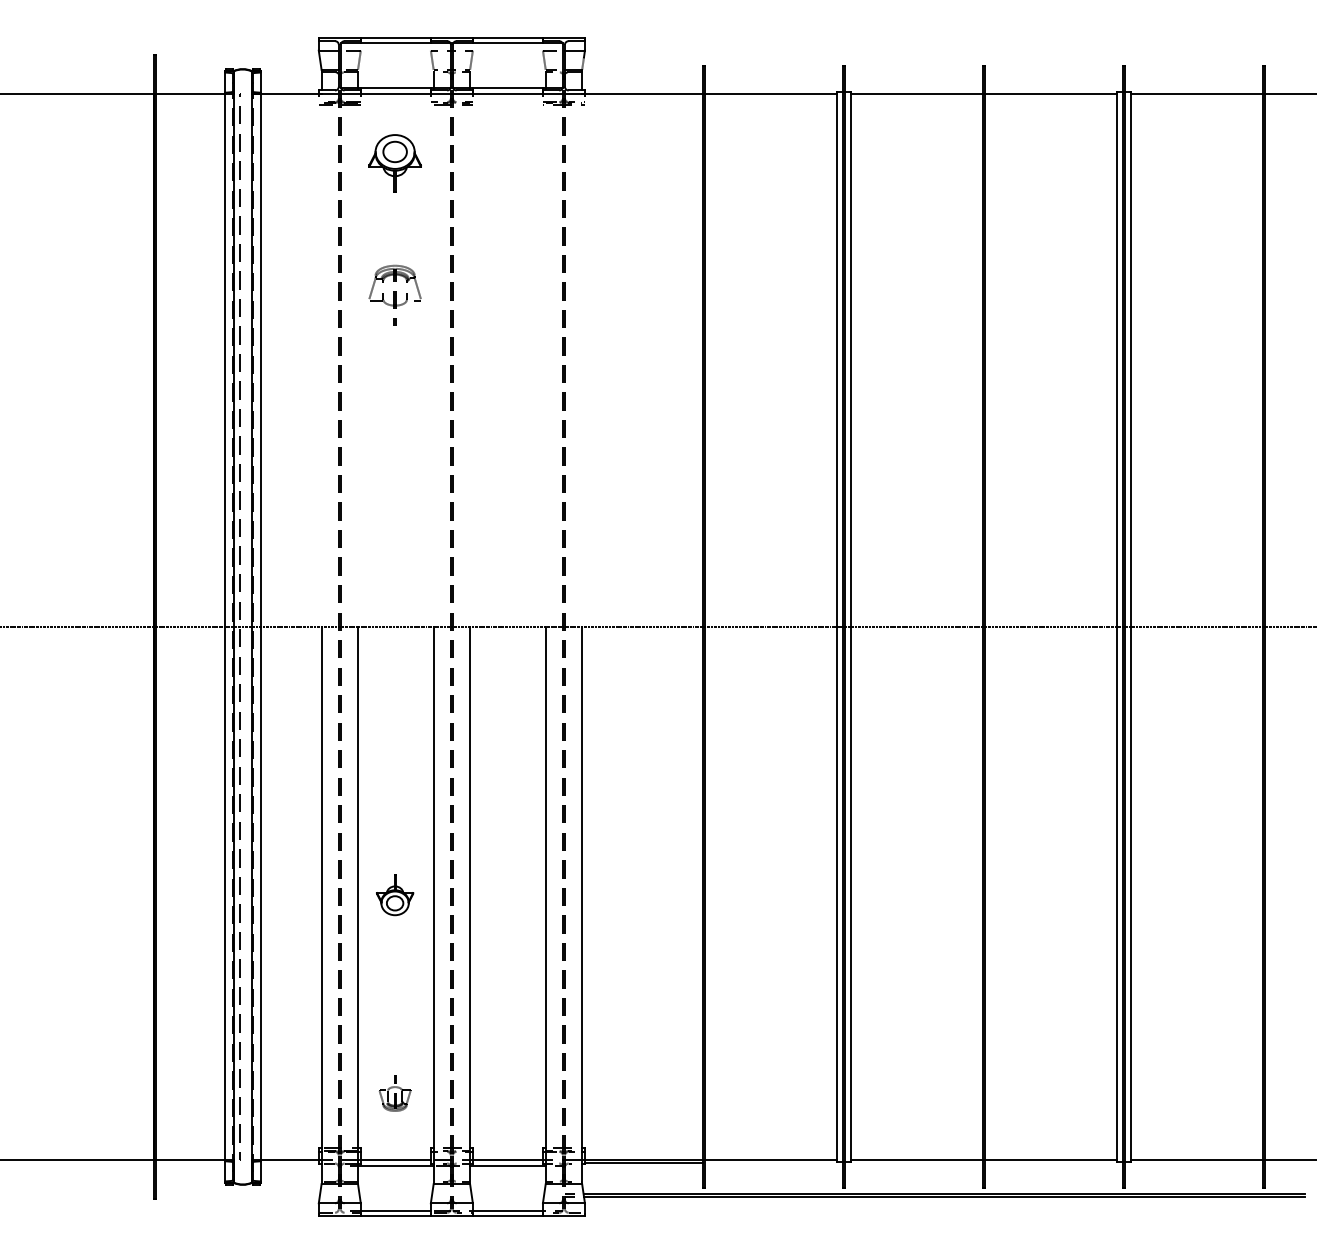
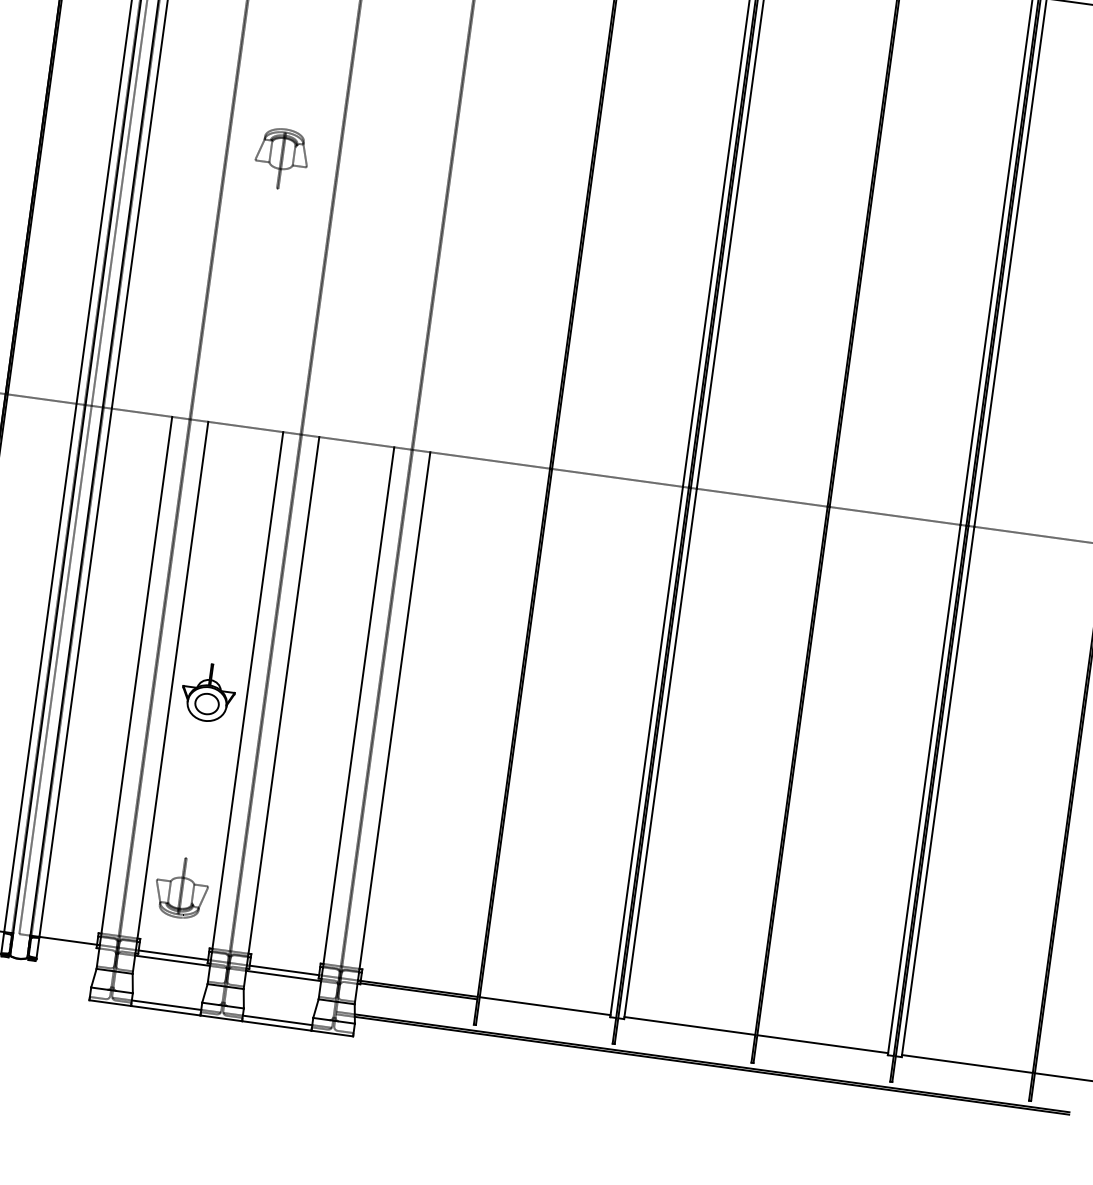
part: (394, 294) -> (281, 157), moved
part: (394, 895) -> (207, 692), size x1.43
part: (394, 1094) -> (180, 890), size x1.67

